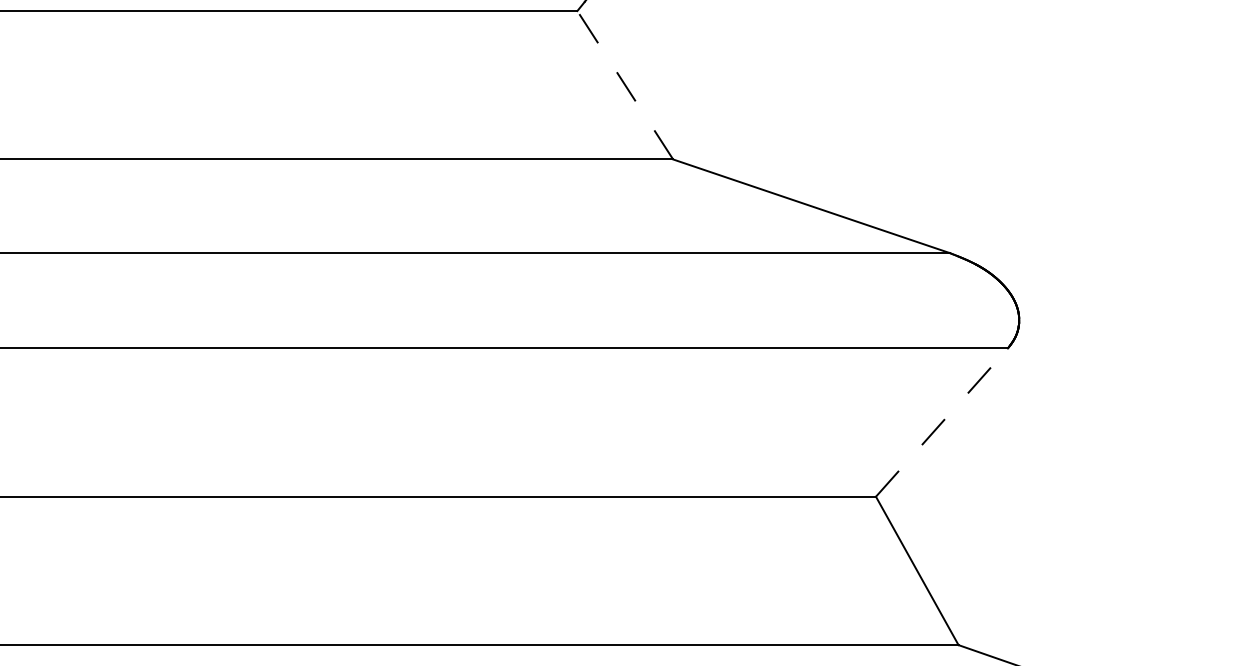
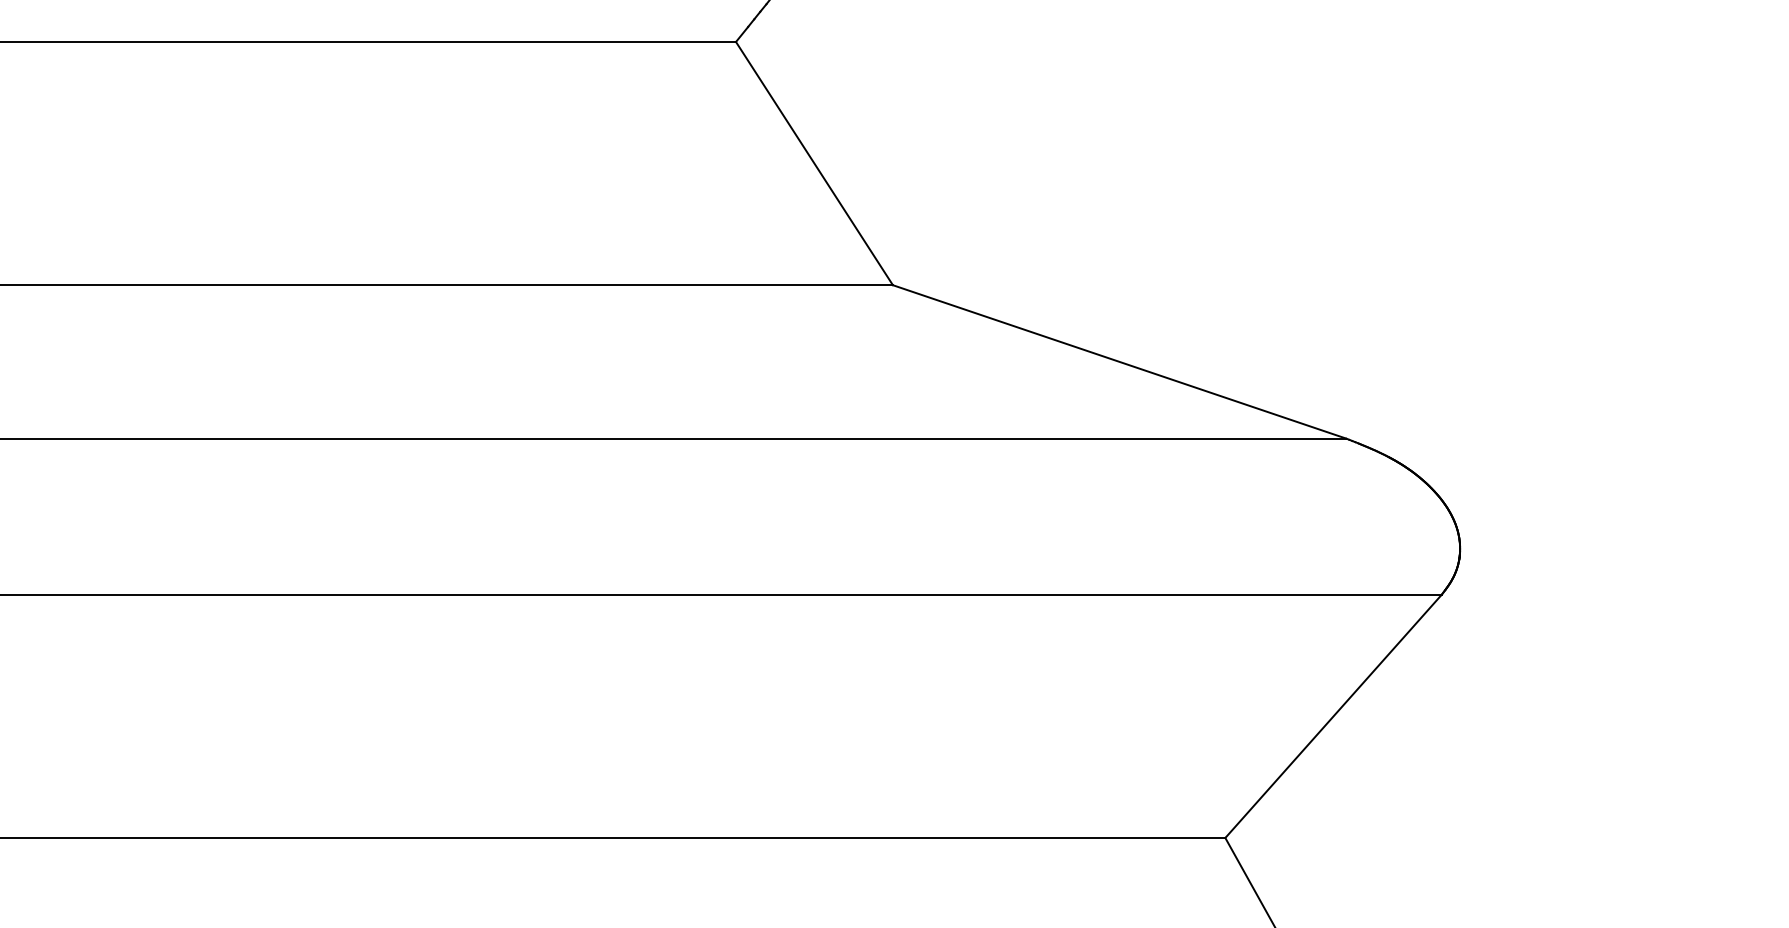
line: (625, 84) -> (814, 162), dashed -> solid
line: (942, 422) -> (1334, 716), dashed -> solid

